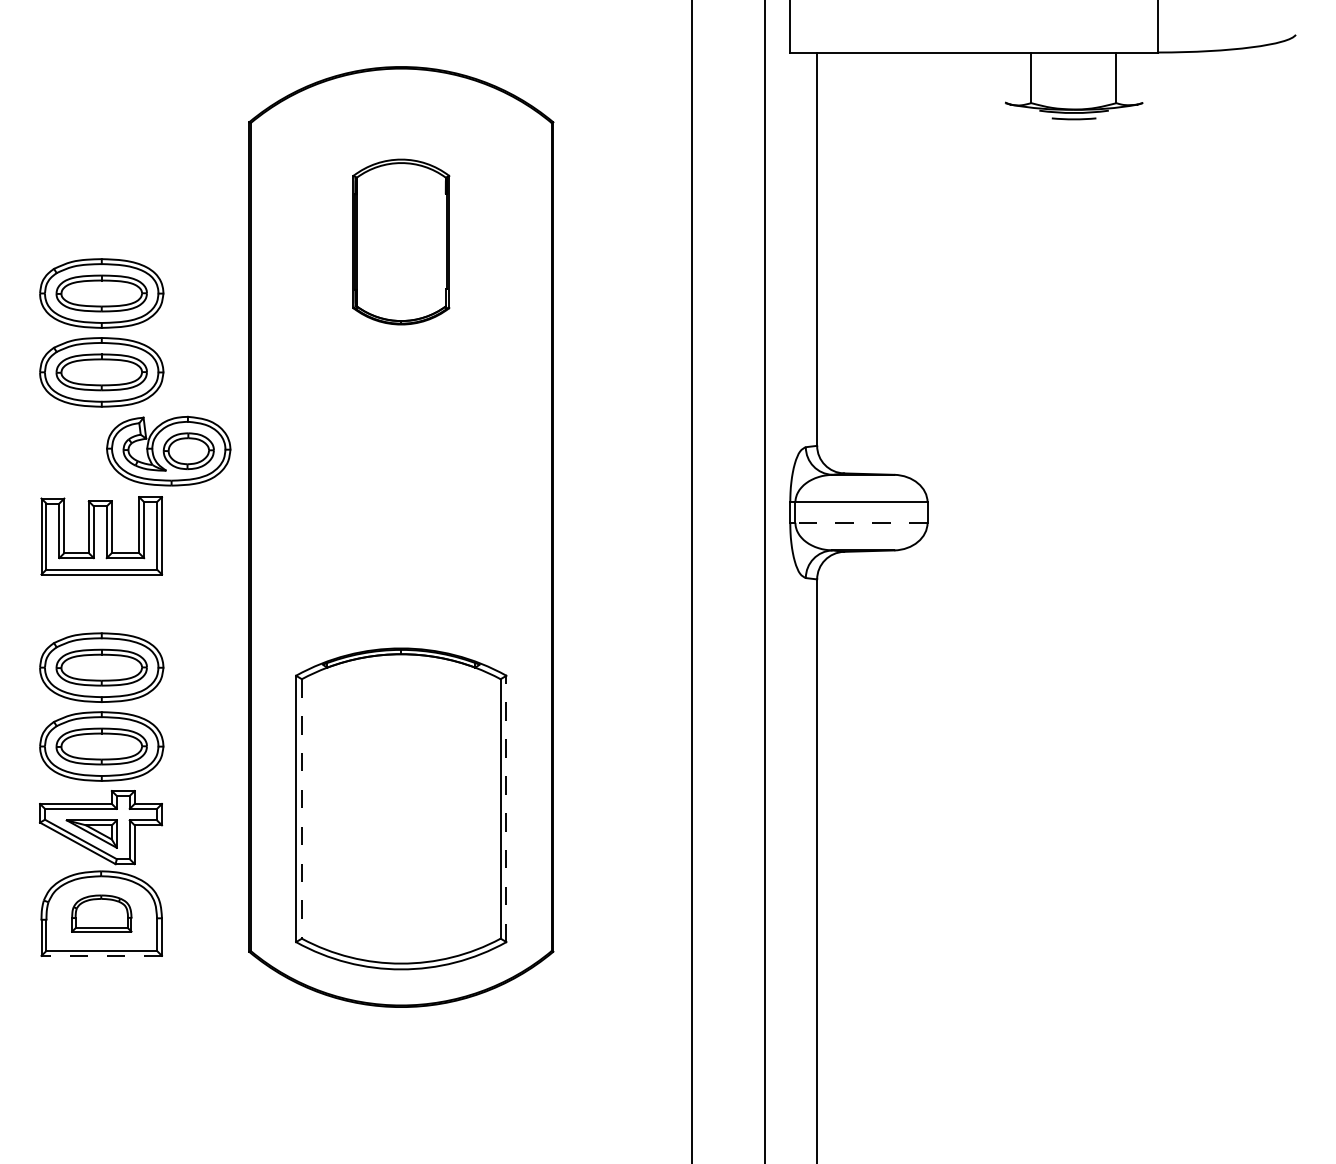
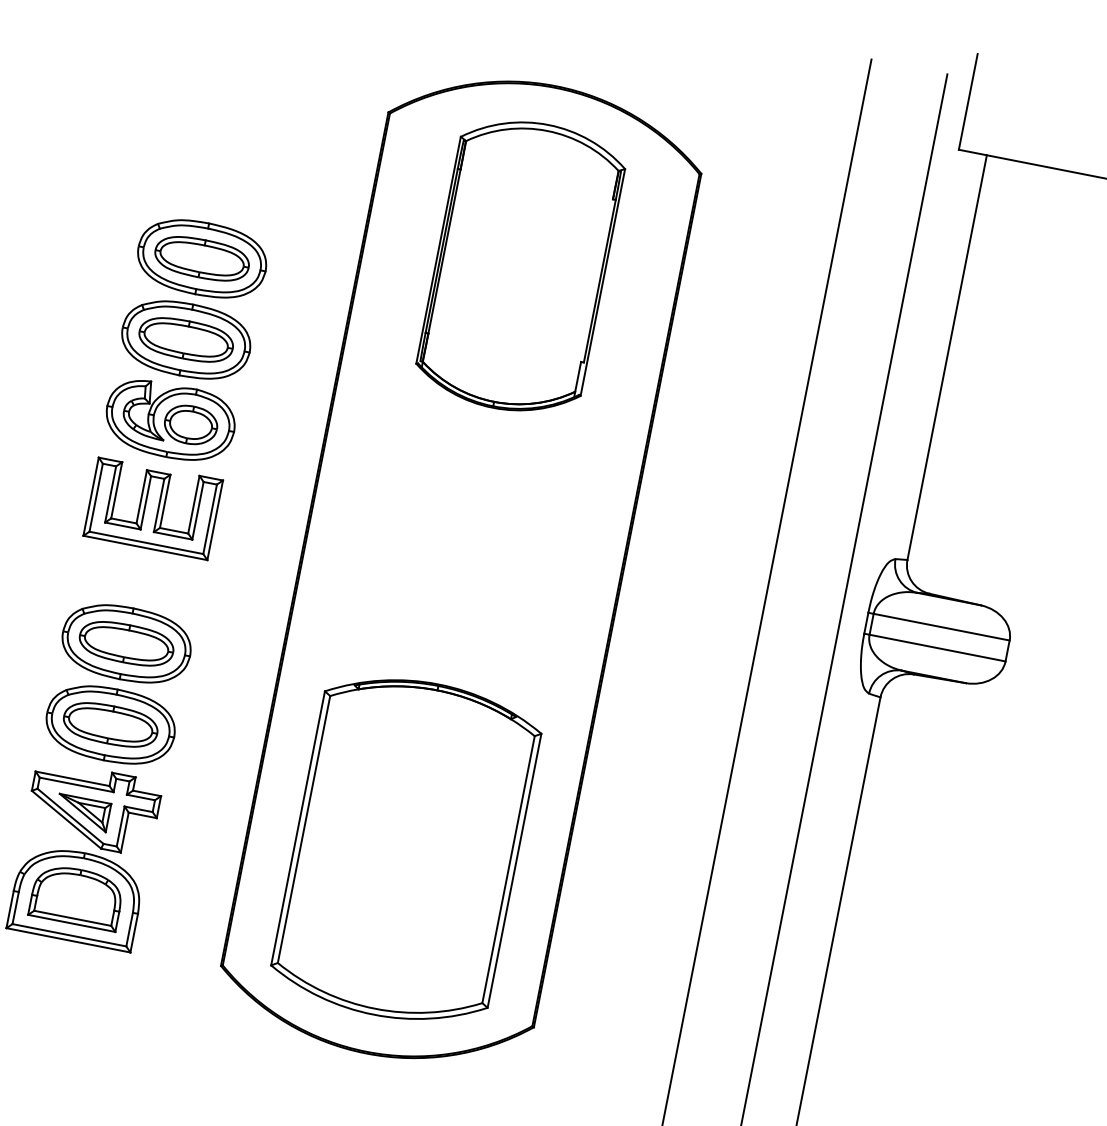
part: (401, 241) -> (521, 265), size x1.67
part: (168, 450) -> (170, 420), moved
line: (861, 522) -> (937, 647), dashed -> solid
line: (301, 808) -> (303, 829), dashed -> solid
line: (506, 808) -> (514, 870), dashed -> solid
part: (101, 913) -> (76, 896), size x1.43
line: (101, 955) -> (68, 939), dashed -> solid

